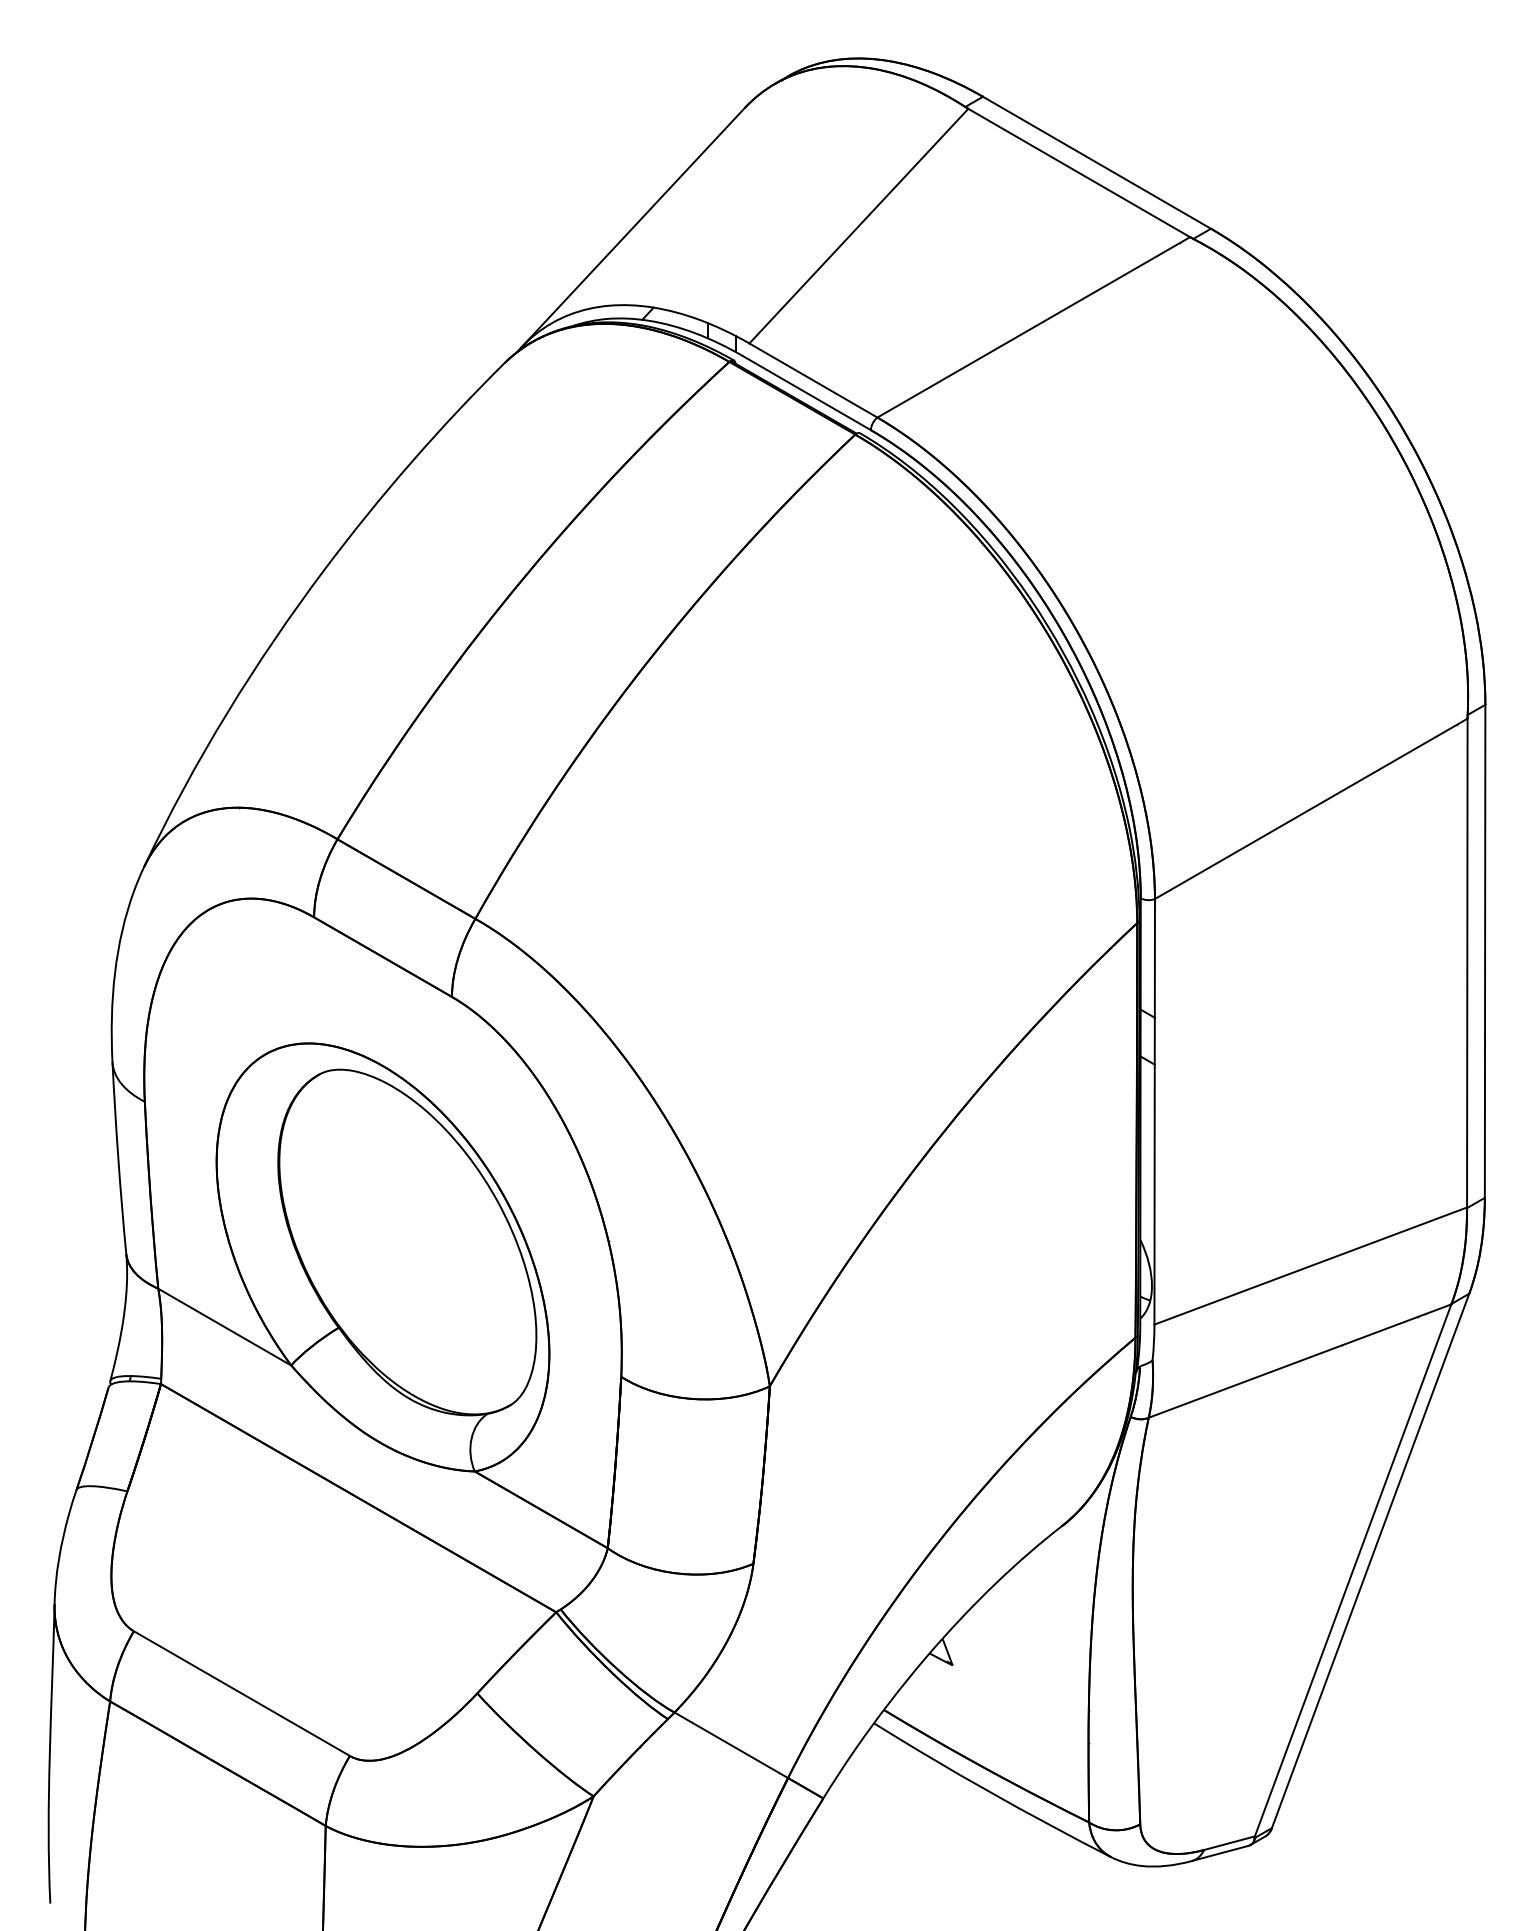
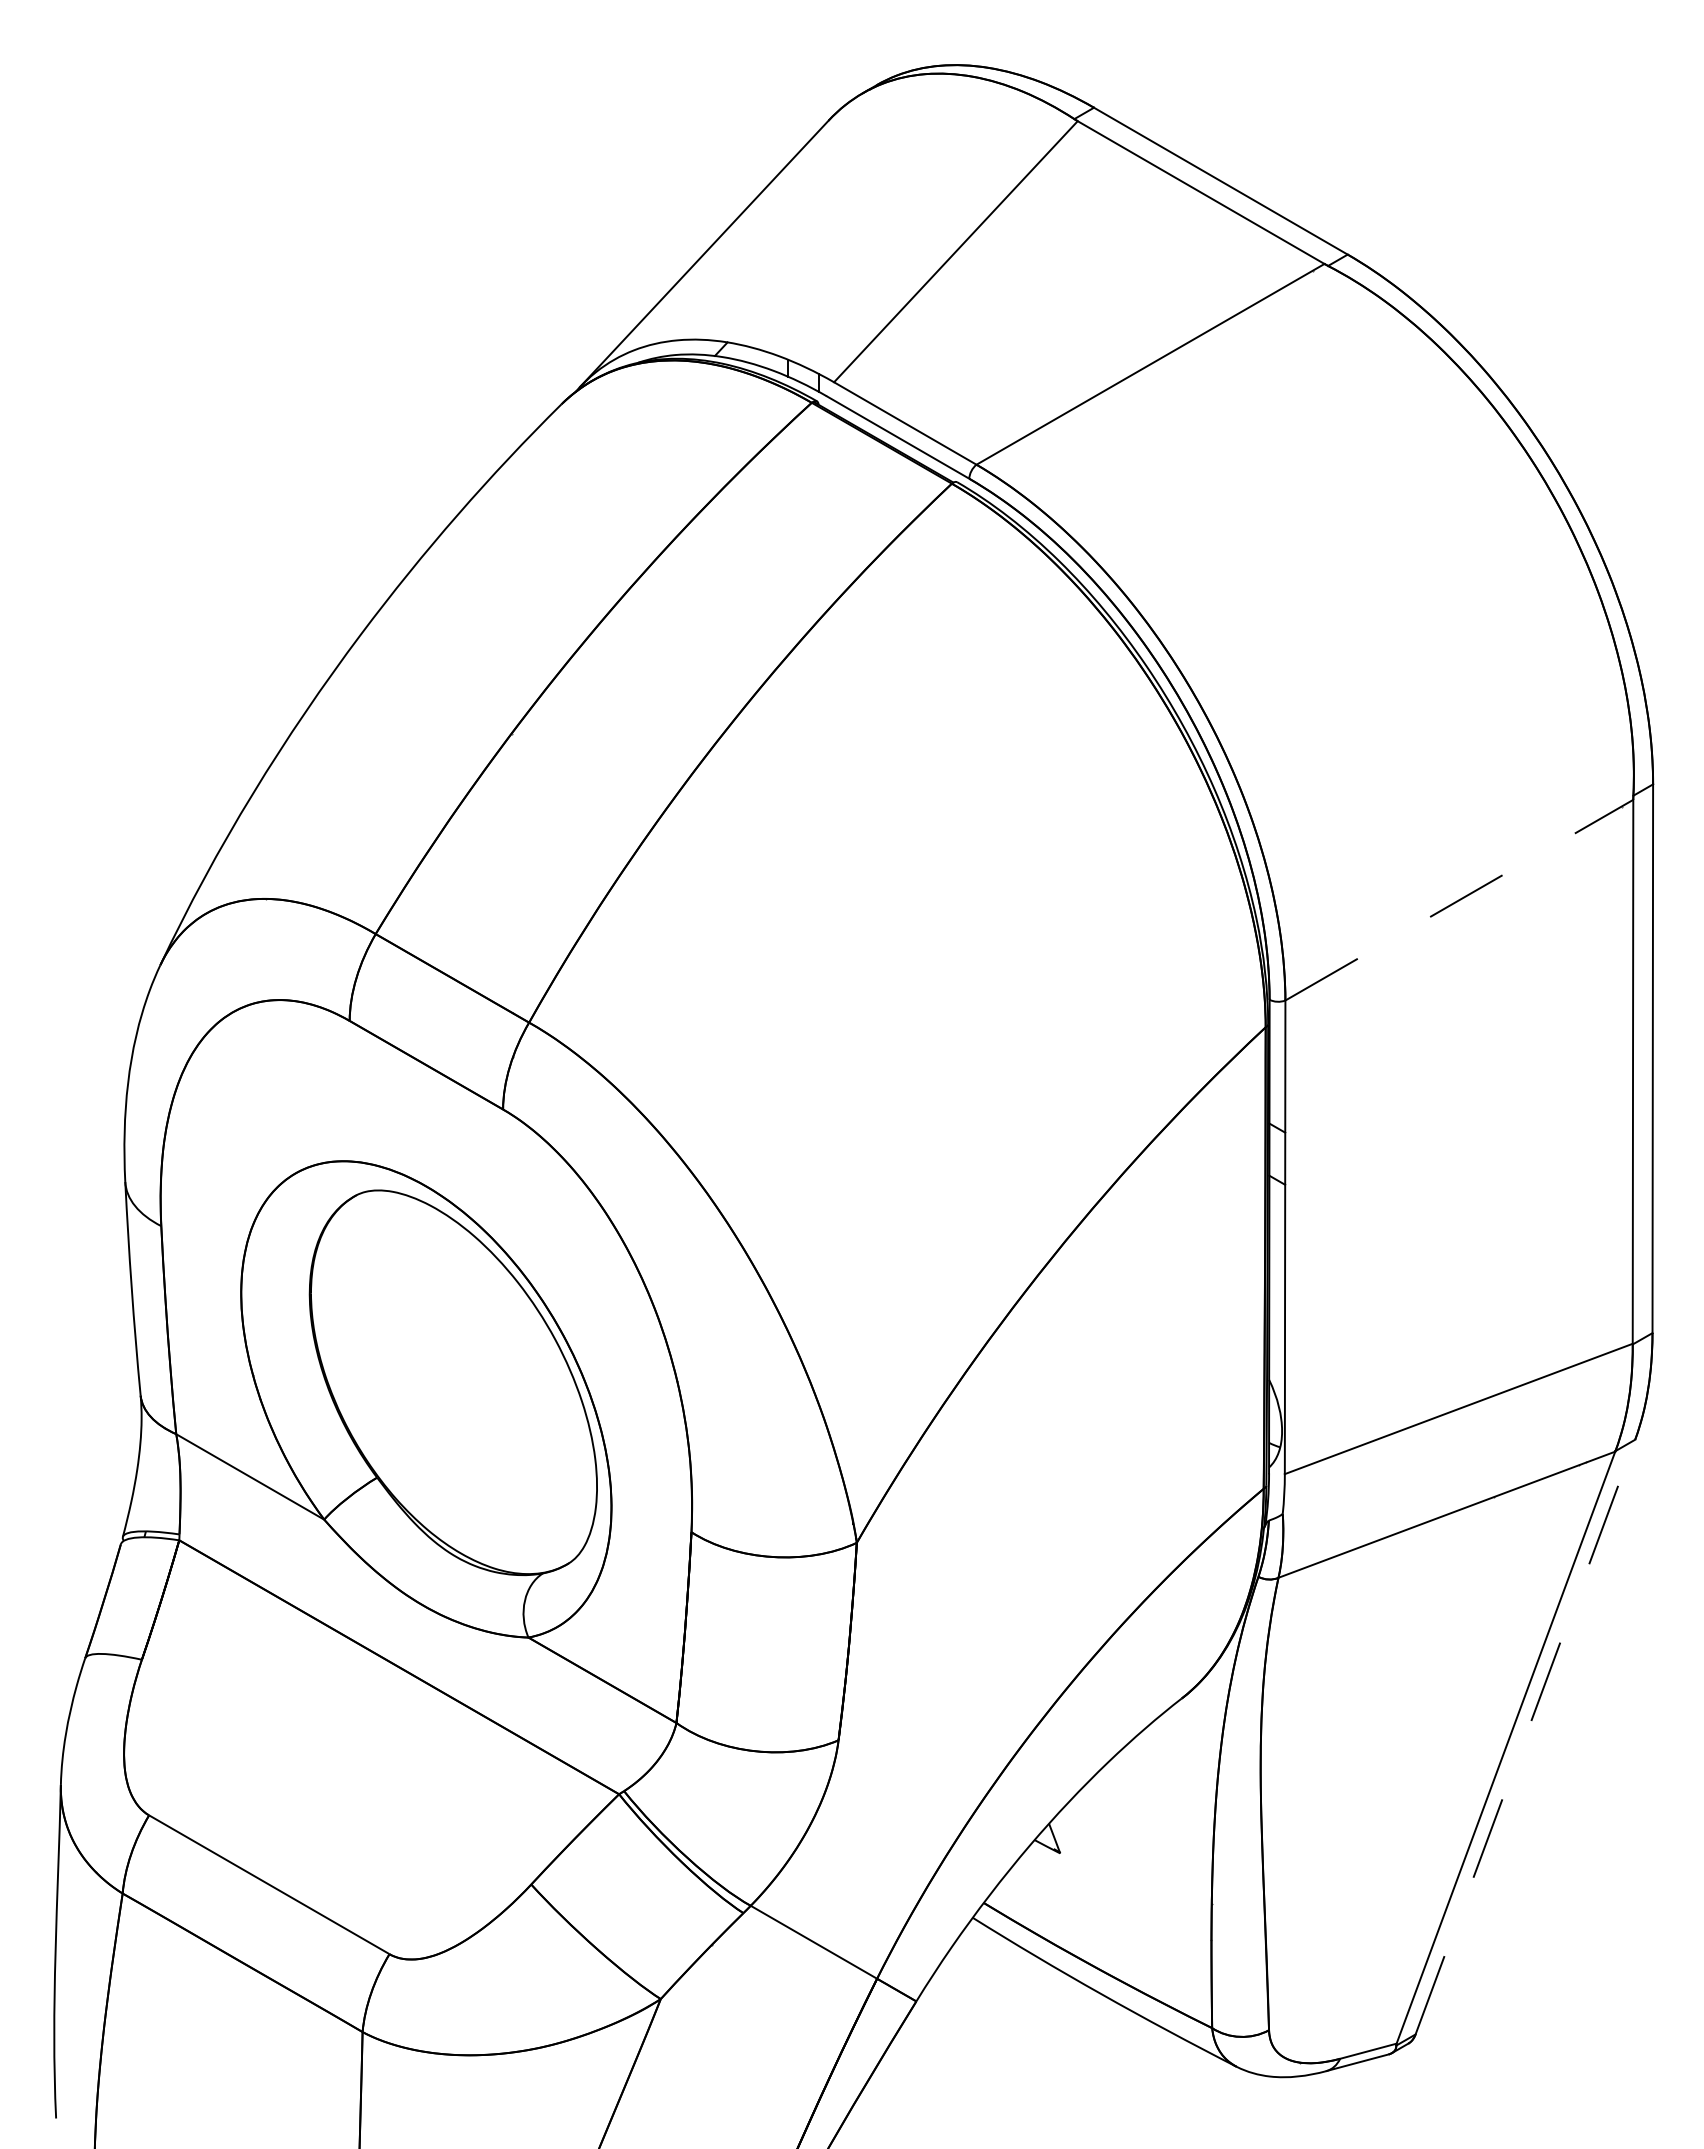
line: (1311, 809) -> (1459, 900), solid -> dashed
line: (1370, 1560) -> (1525, 1736), solid -> dashed

